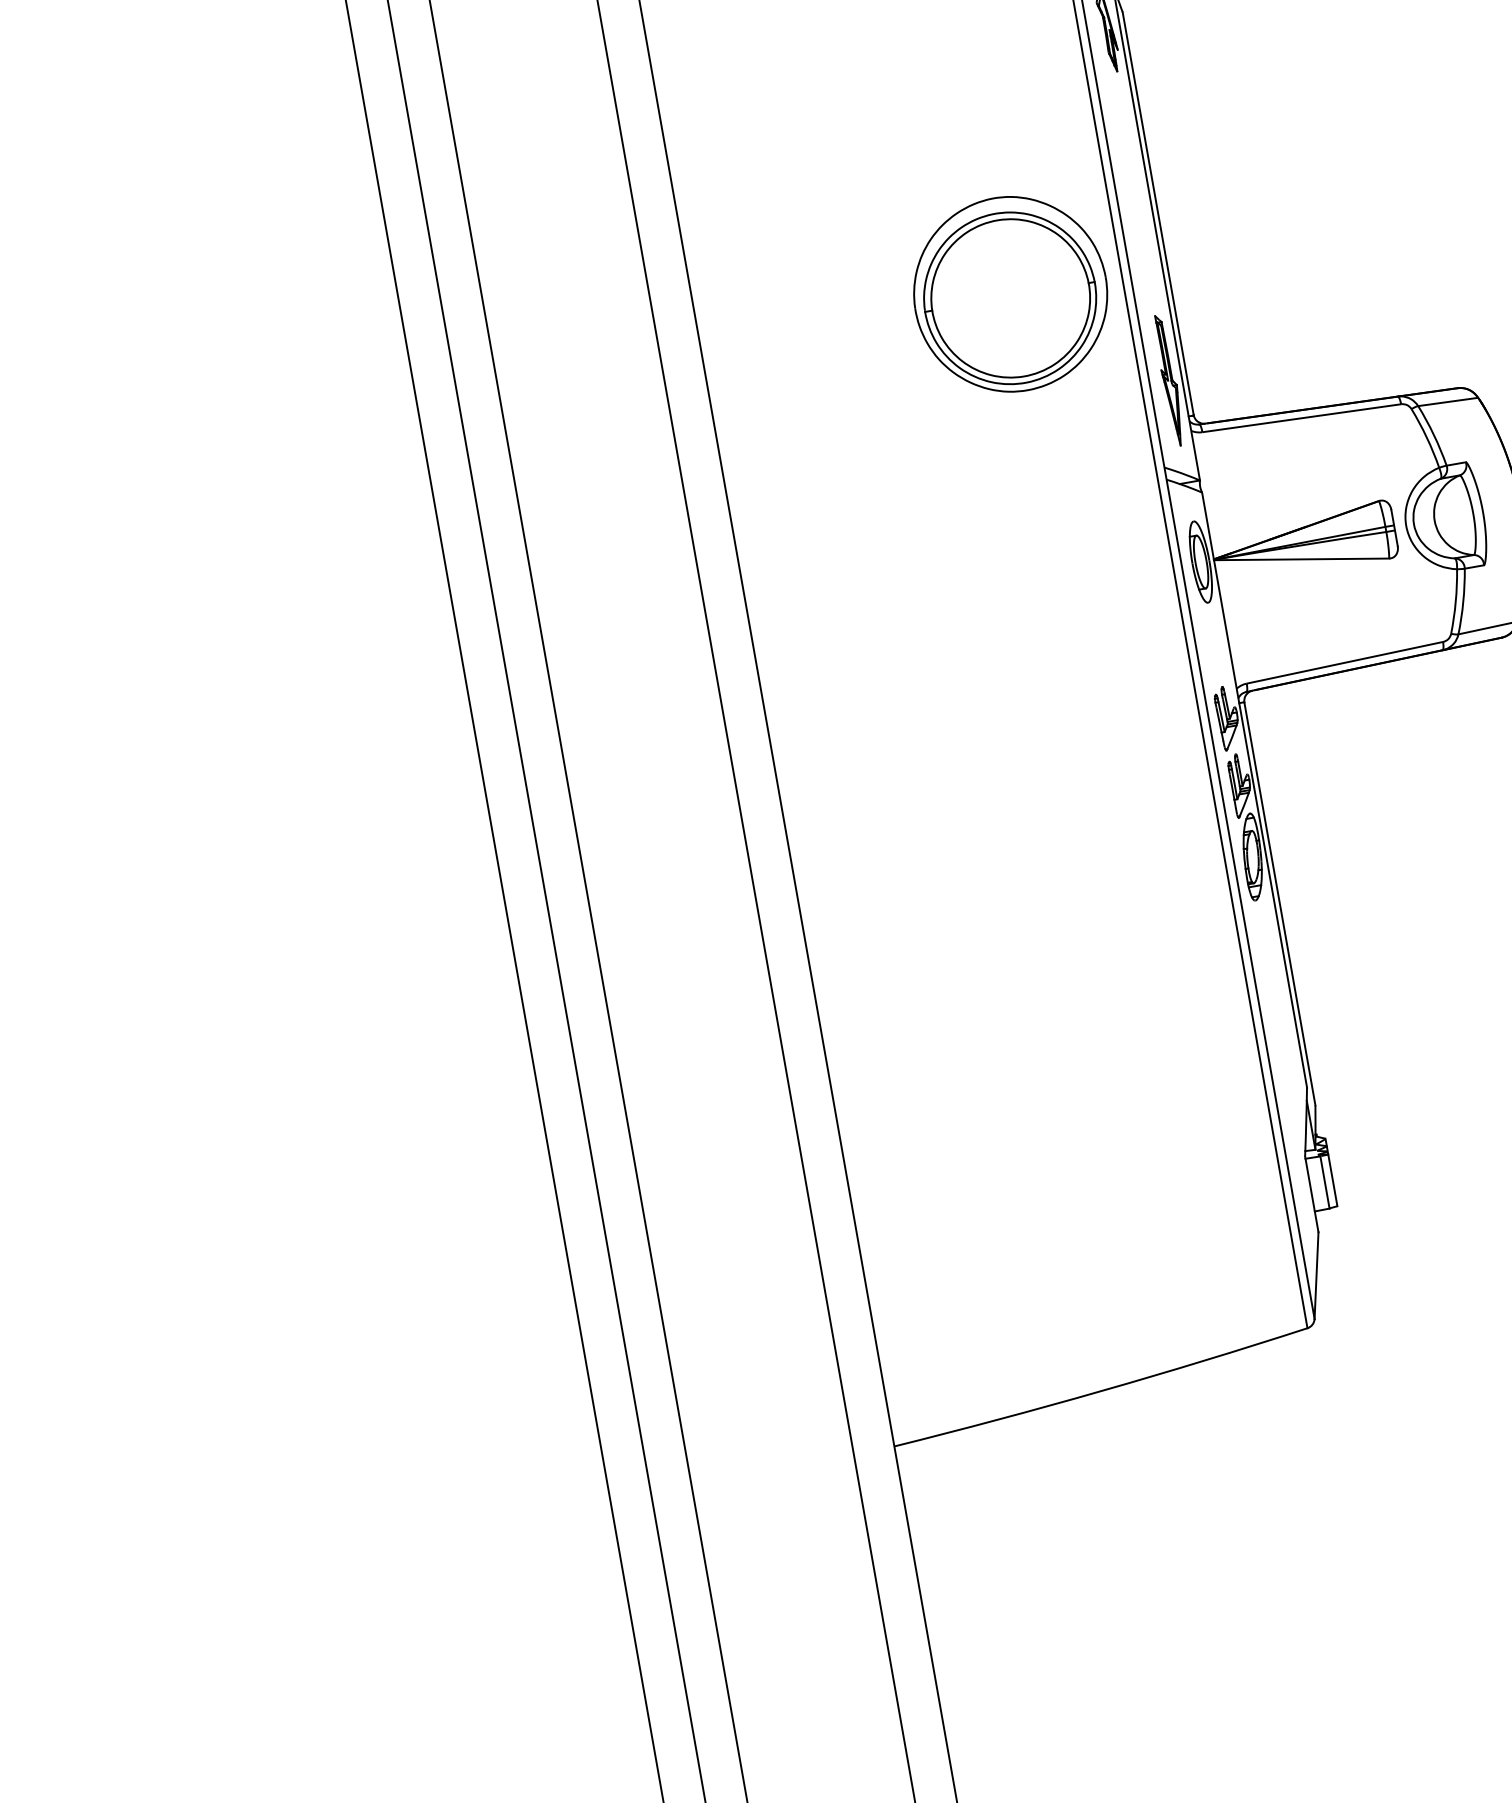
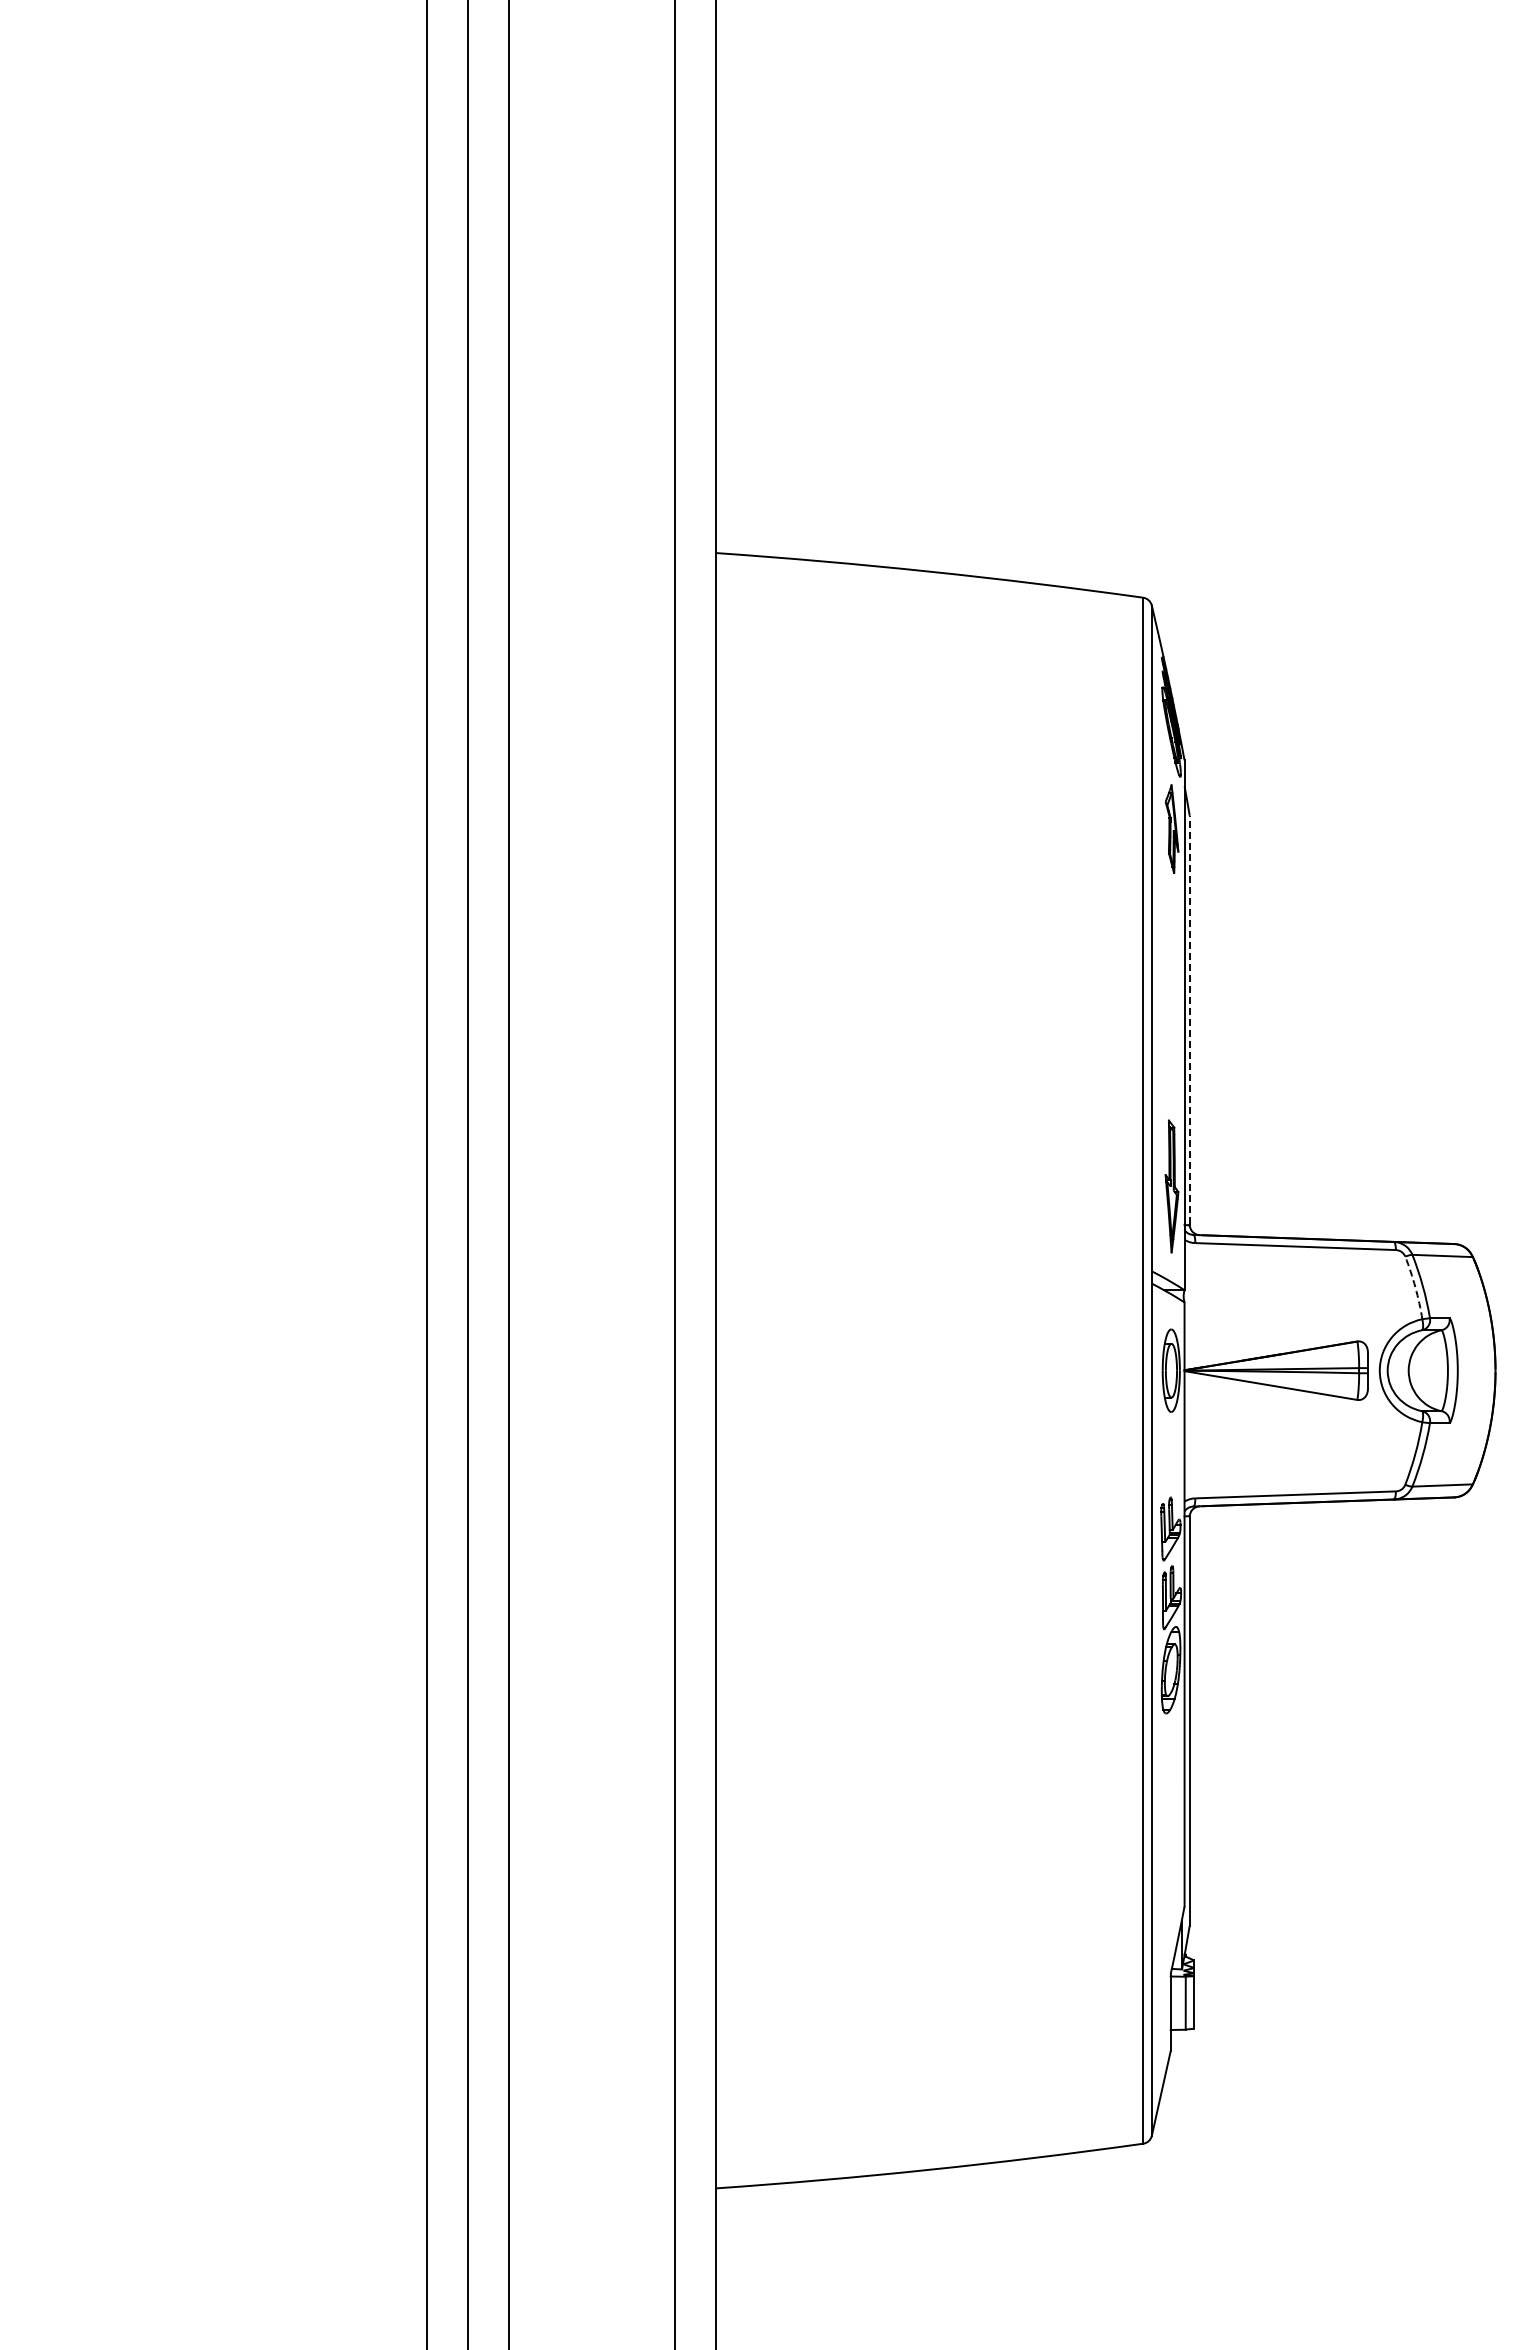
line: (1157, 213) -> (1189, 1019), solid -> dashed
part: (1010, 293) -> (1030, 1073), removed
arc: (1426, 437) -> (1415, 1287), solid -> dashed

